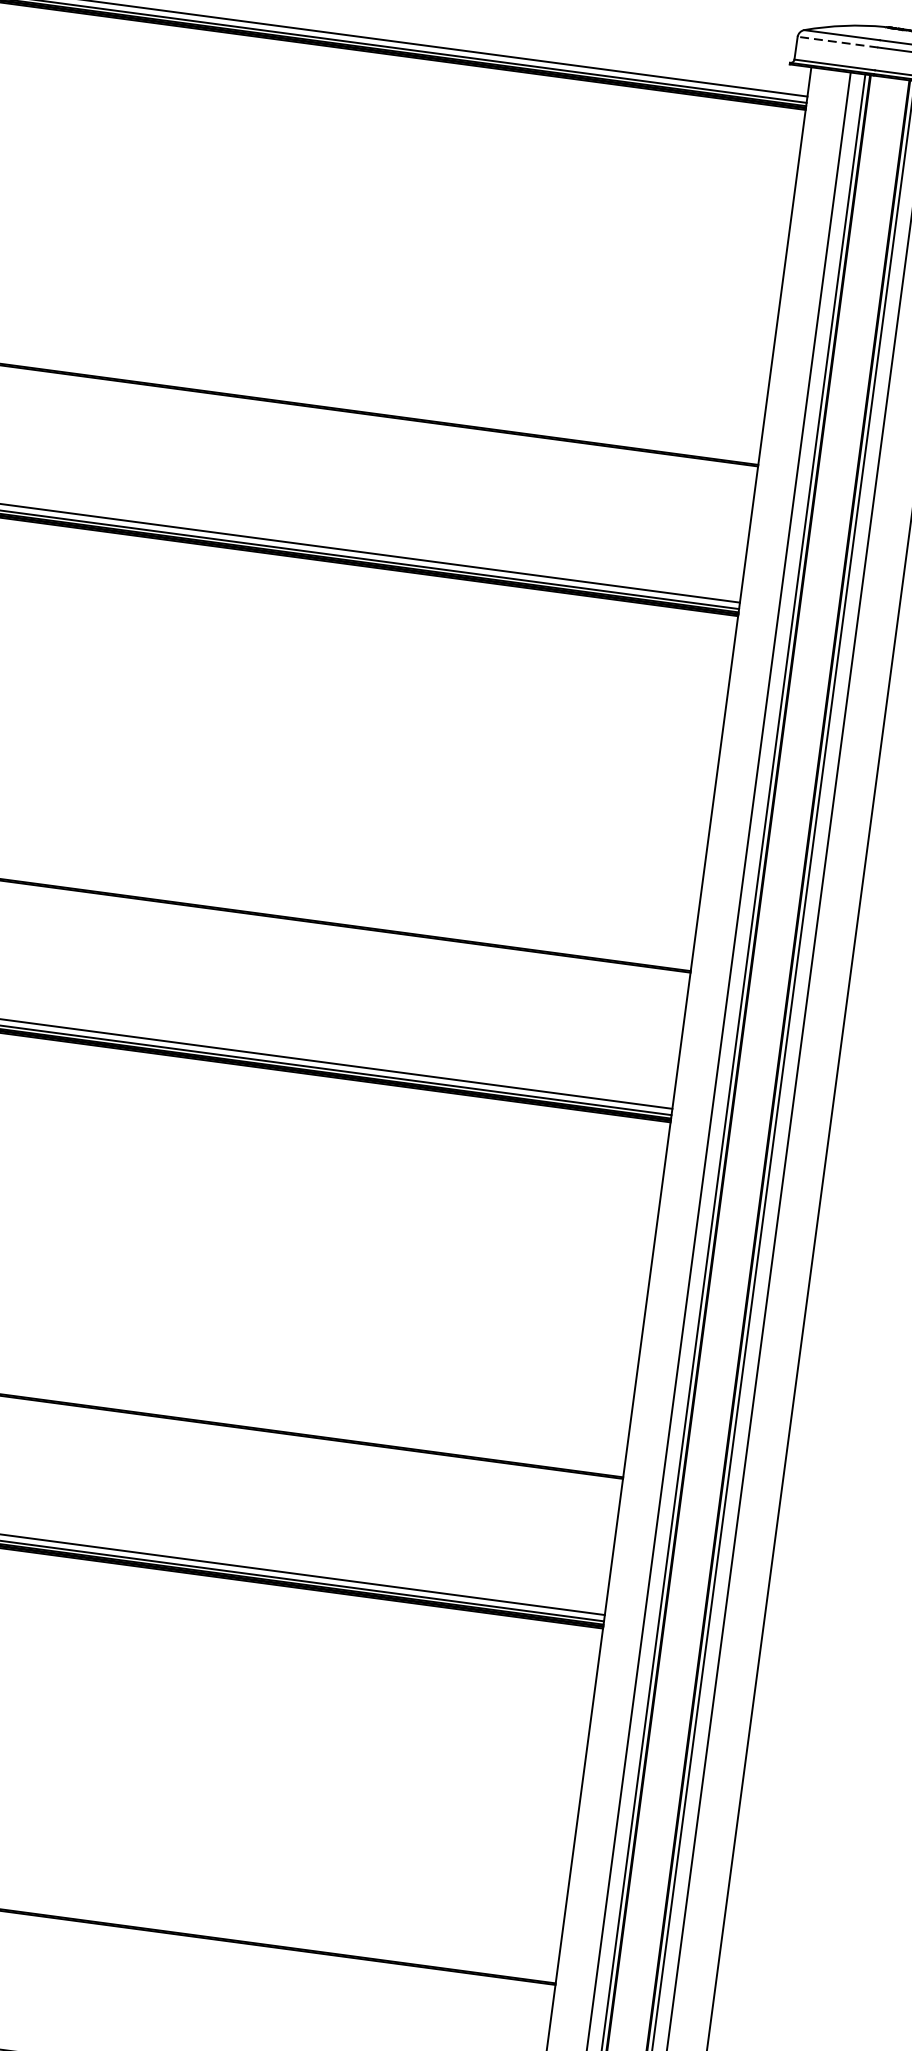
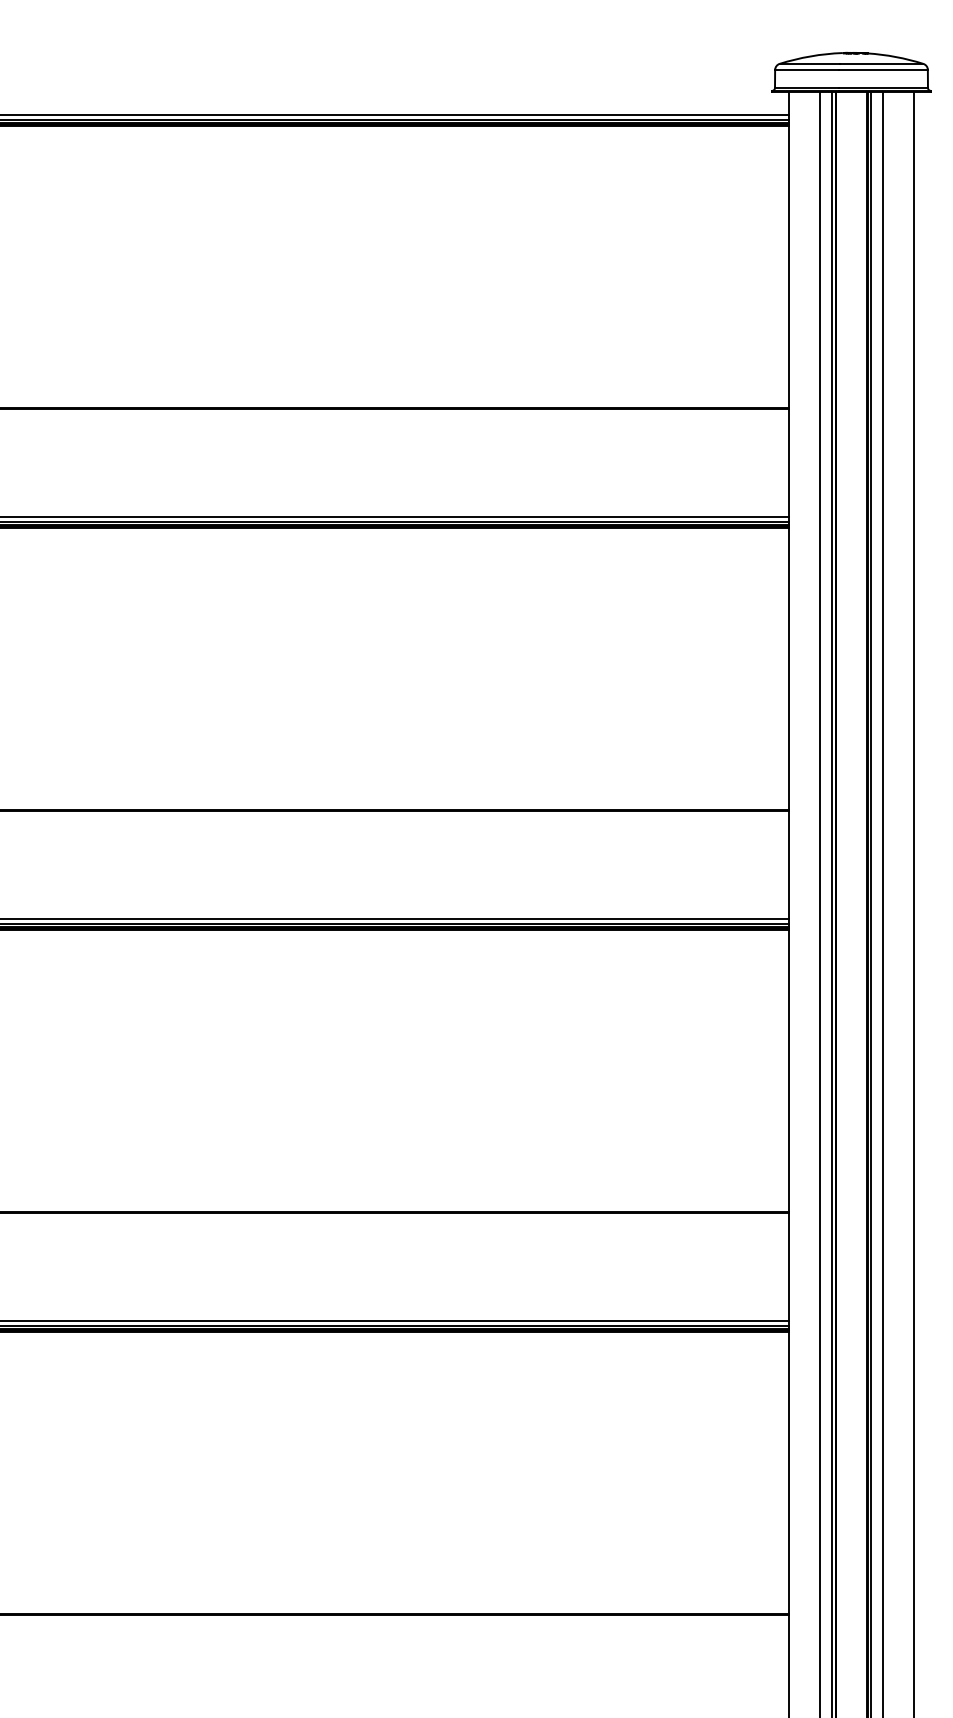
line: (838, 41) -> (807, 69), dashed -> solid

